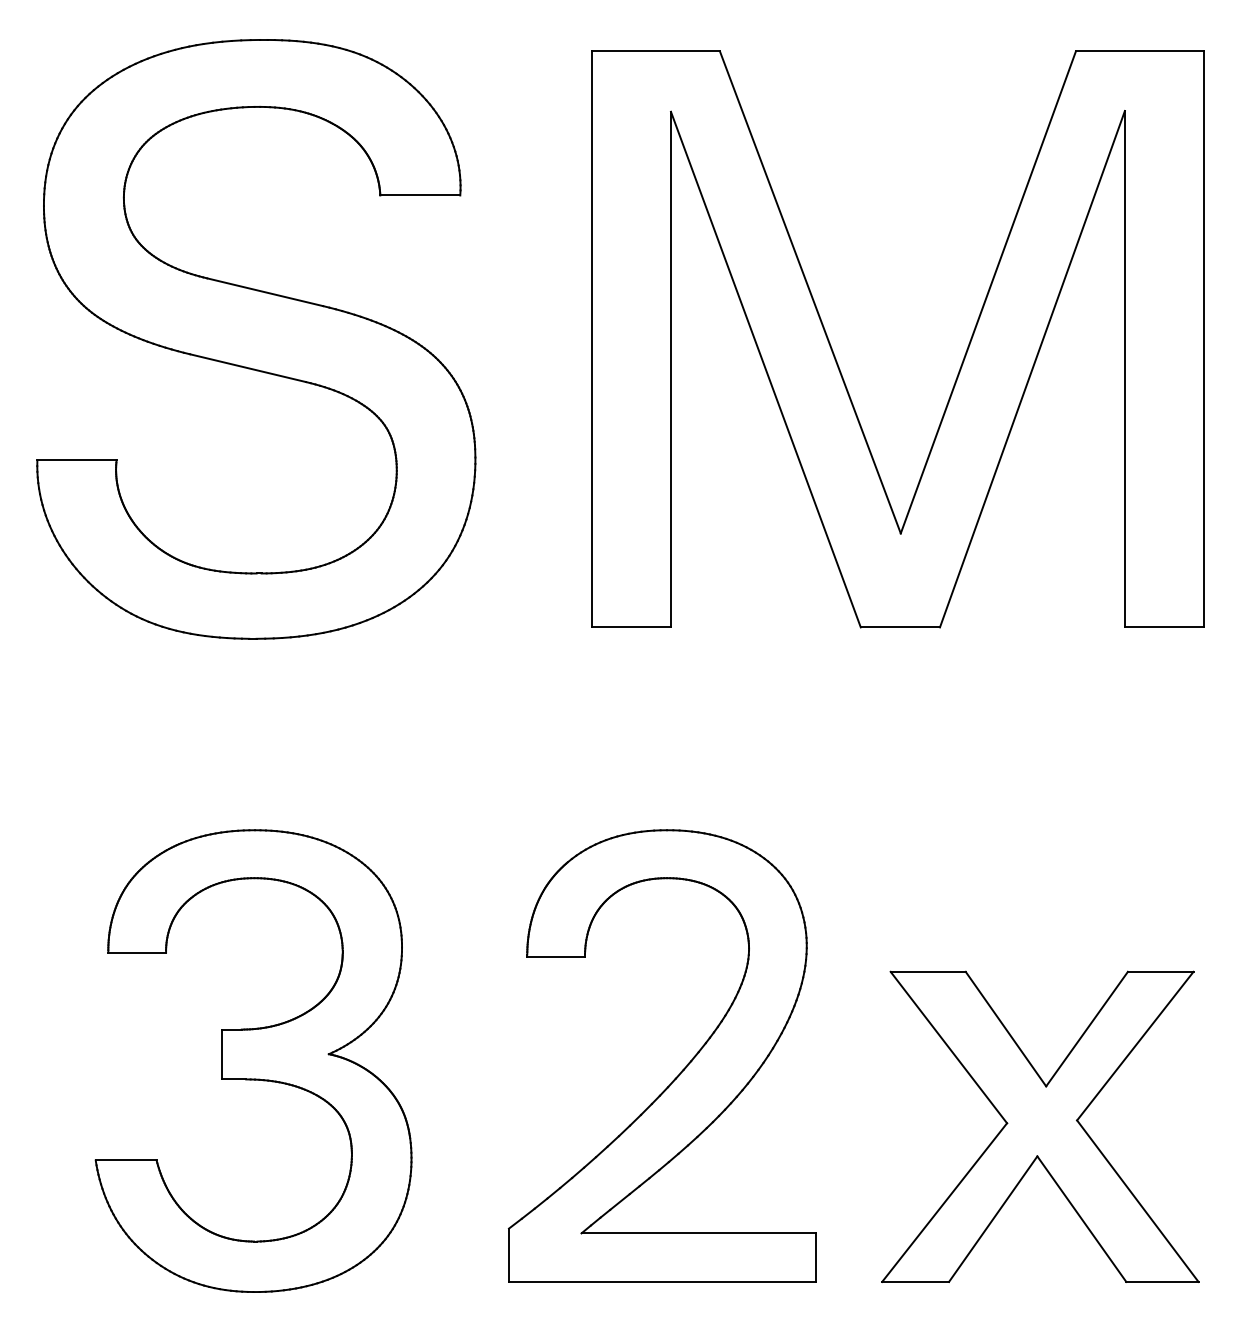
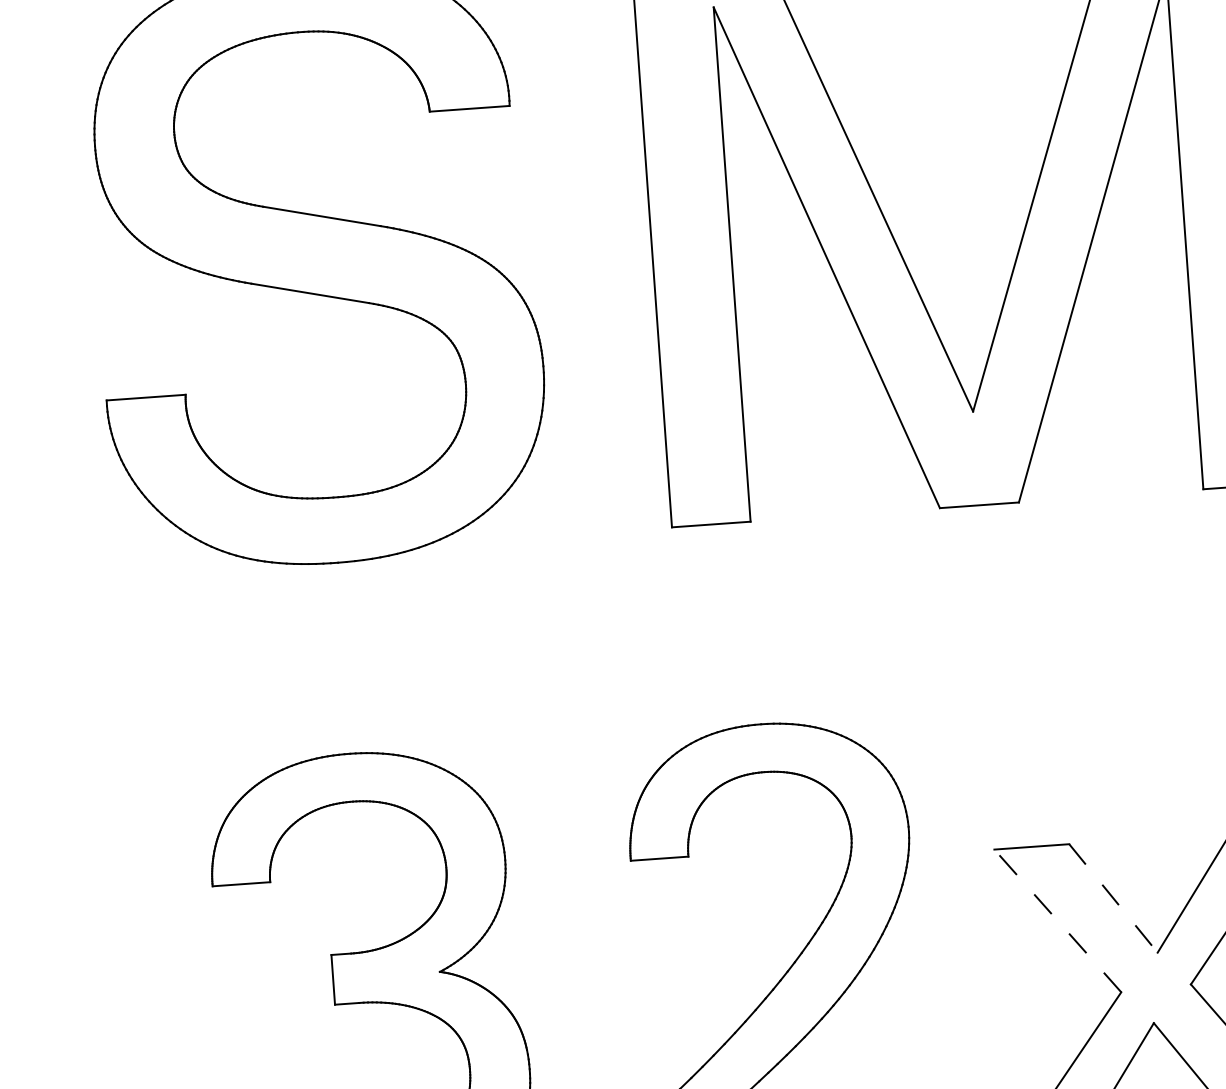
line: (1005, 1029) -> (1113, 898), solid -> dashed
line: (948, 1047) -> (1057, 920), solid -> dashed

